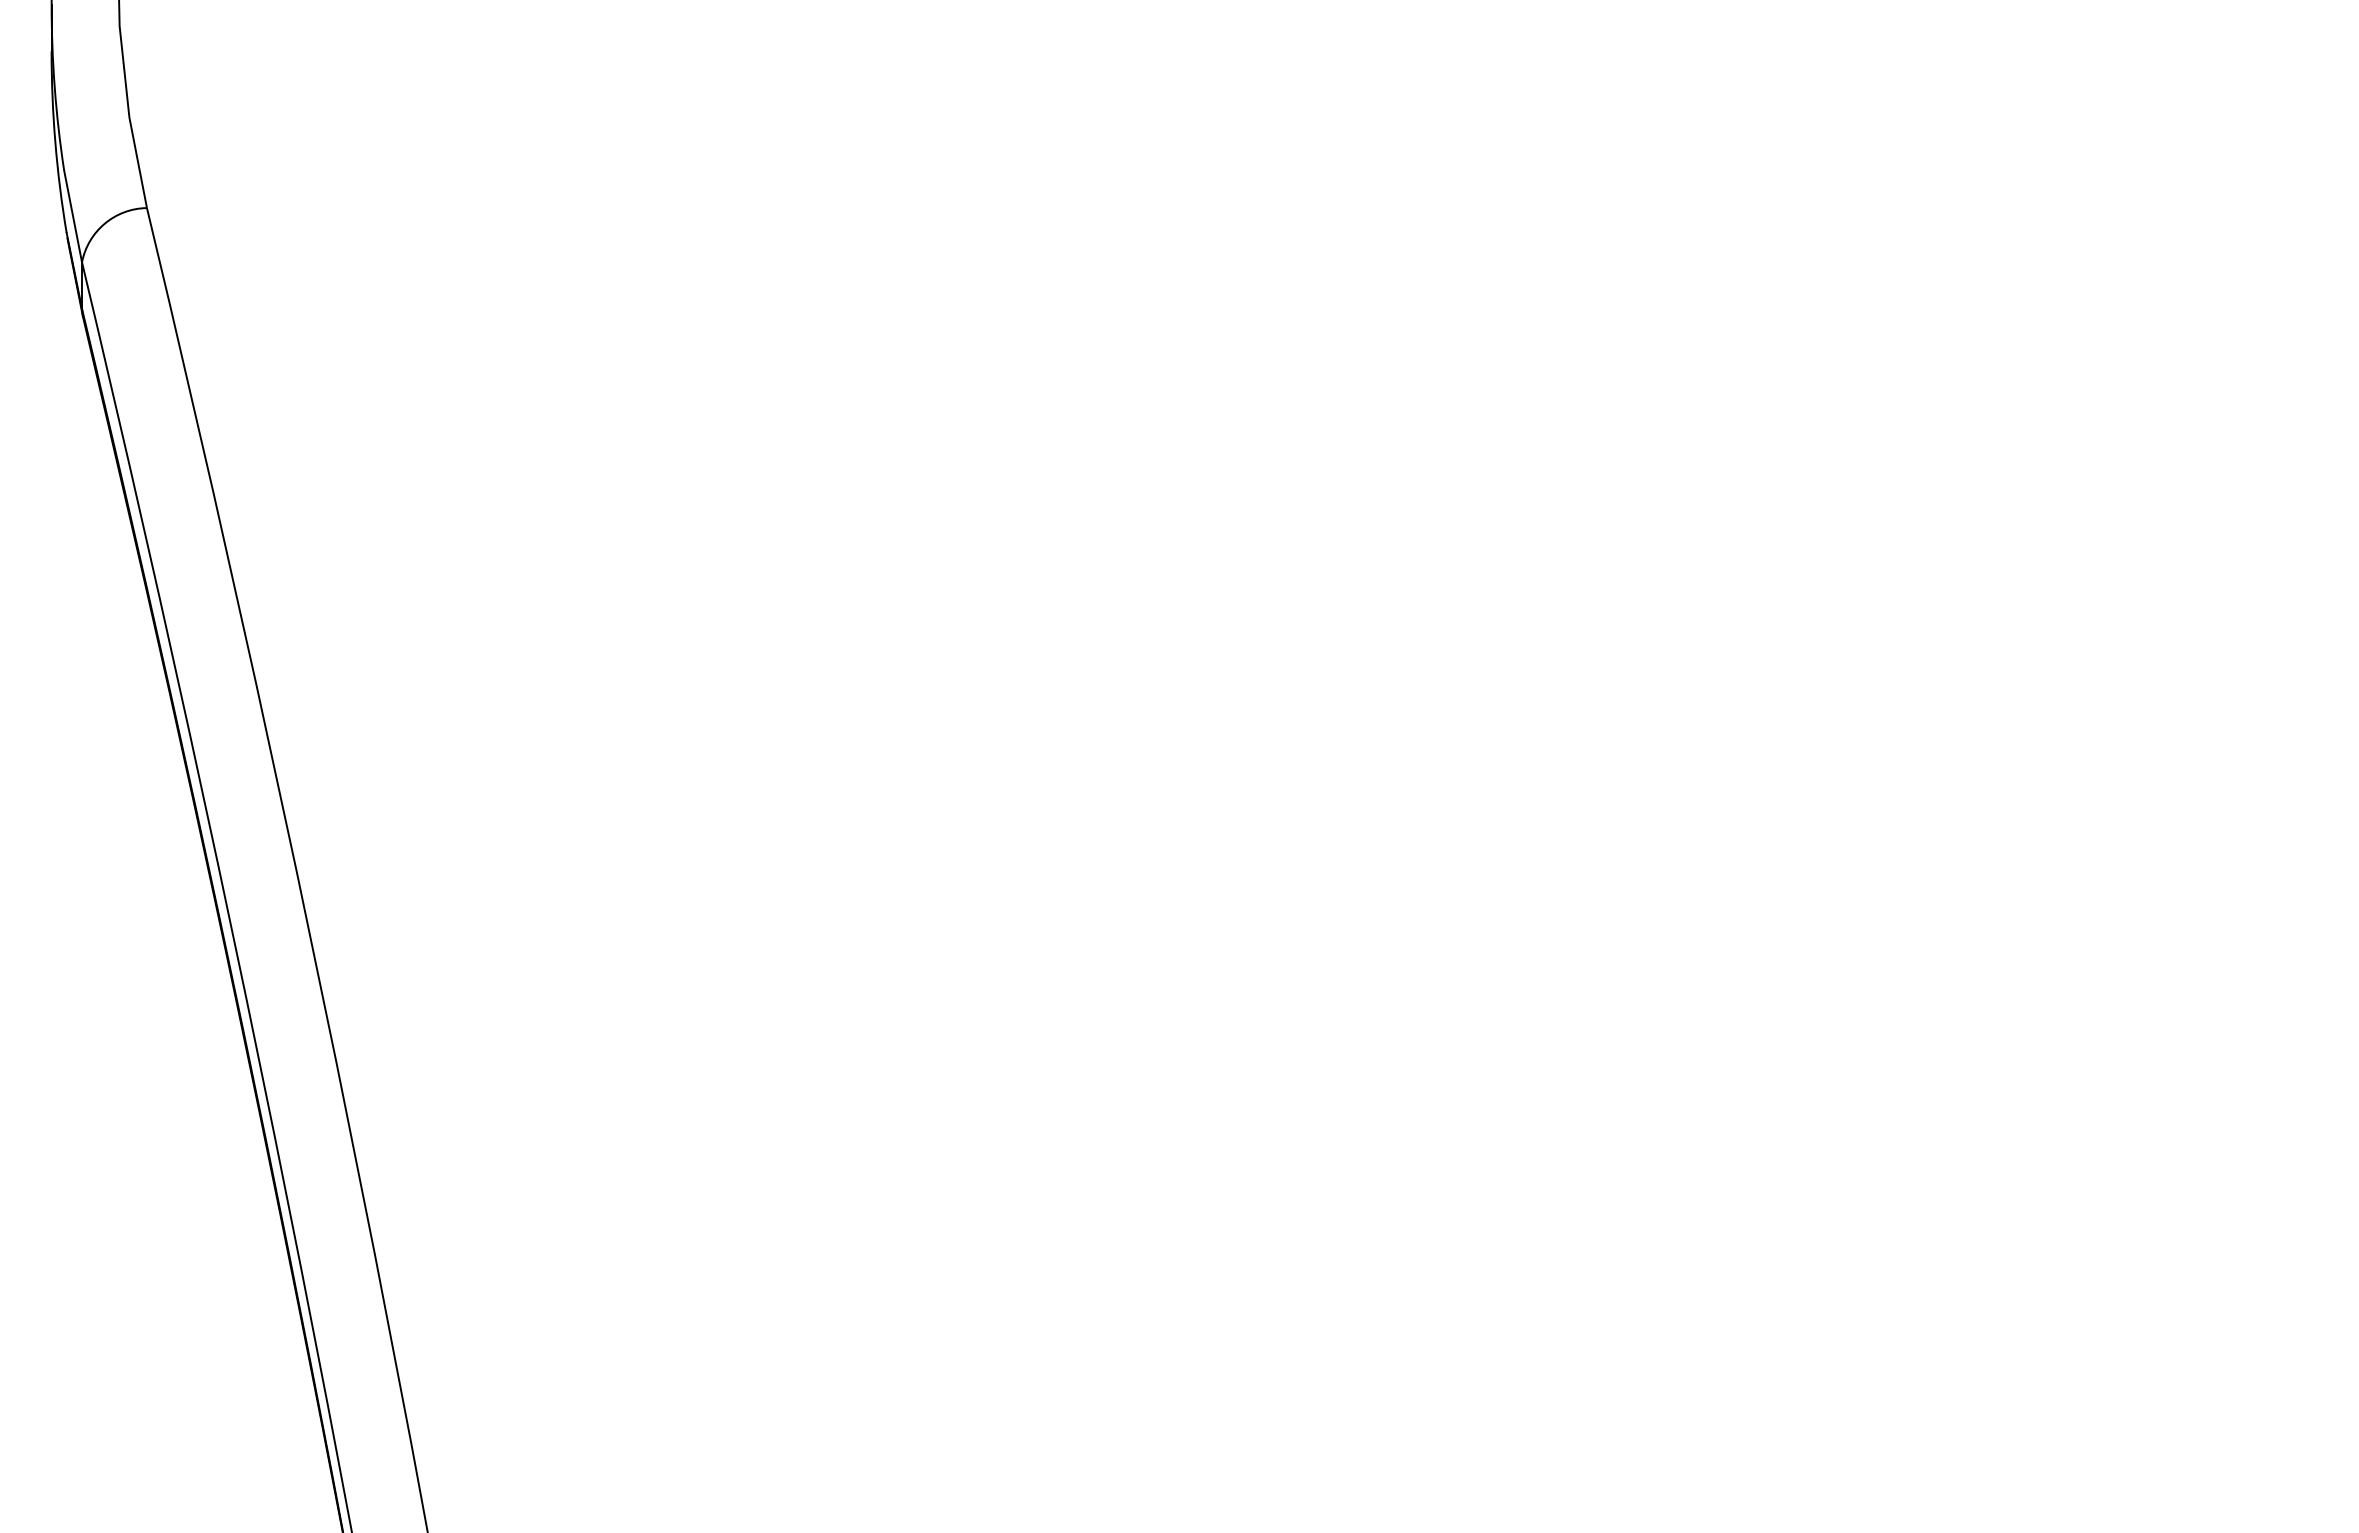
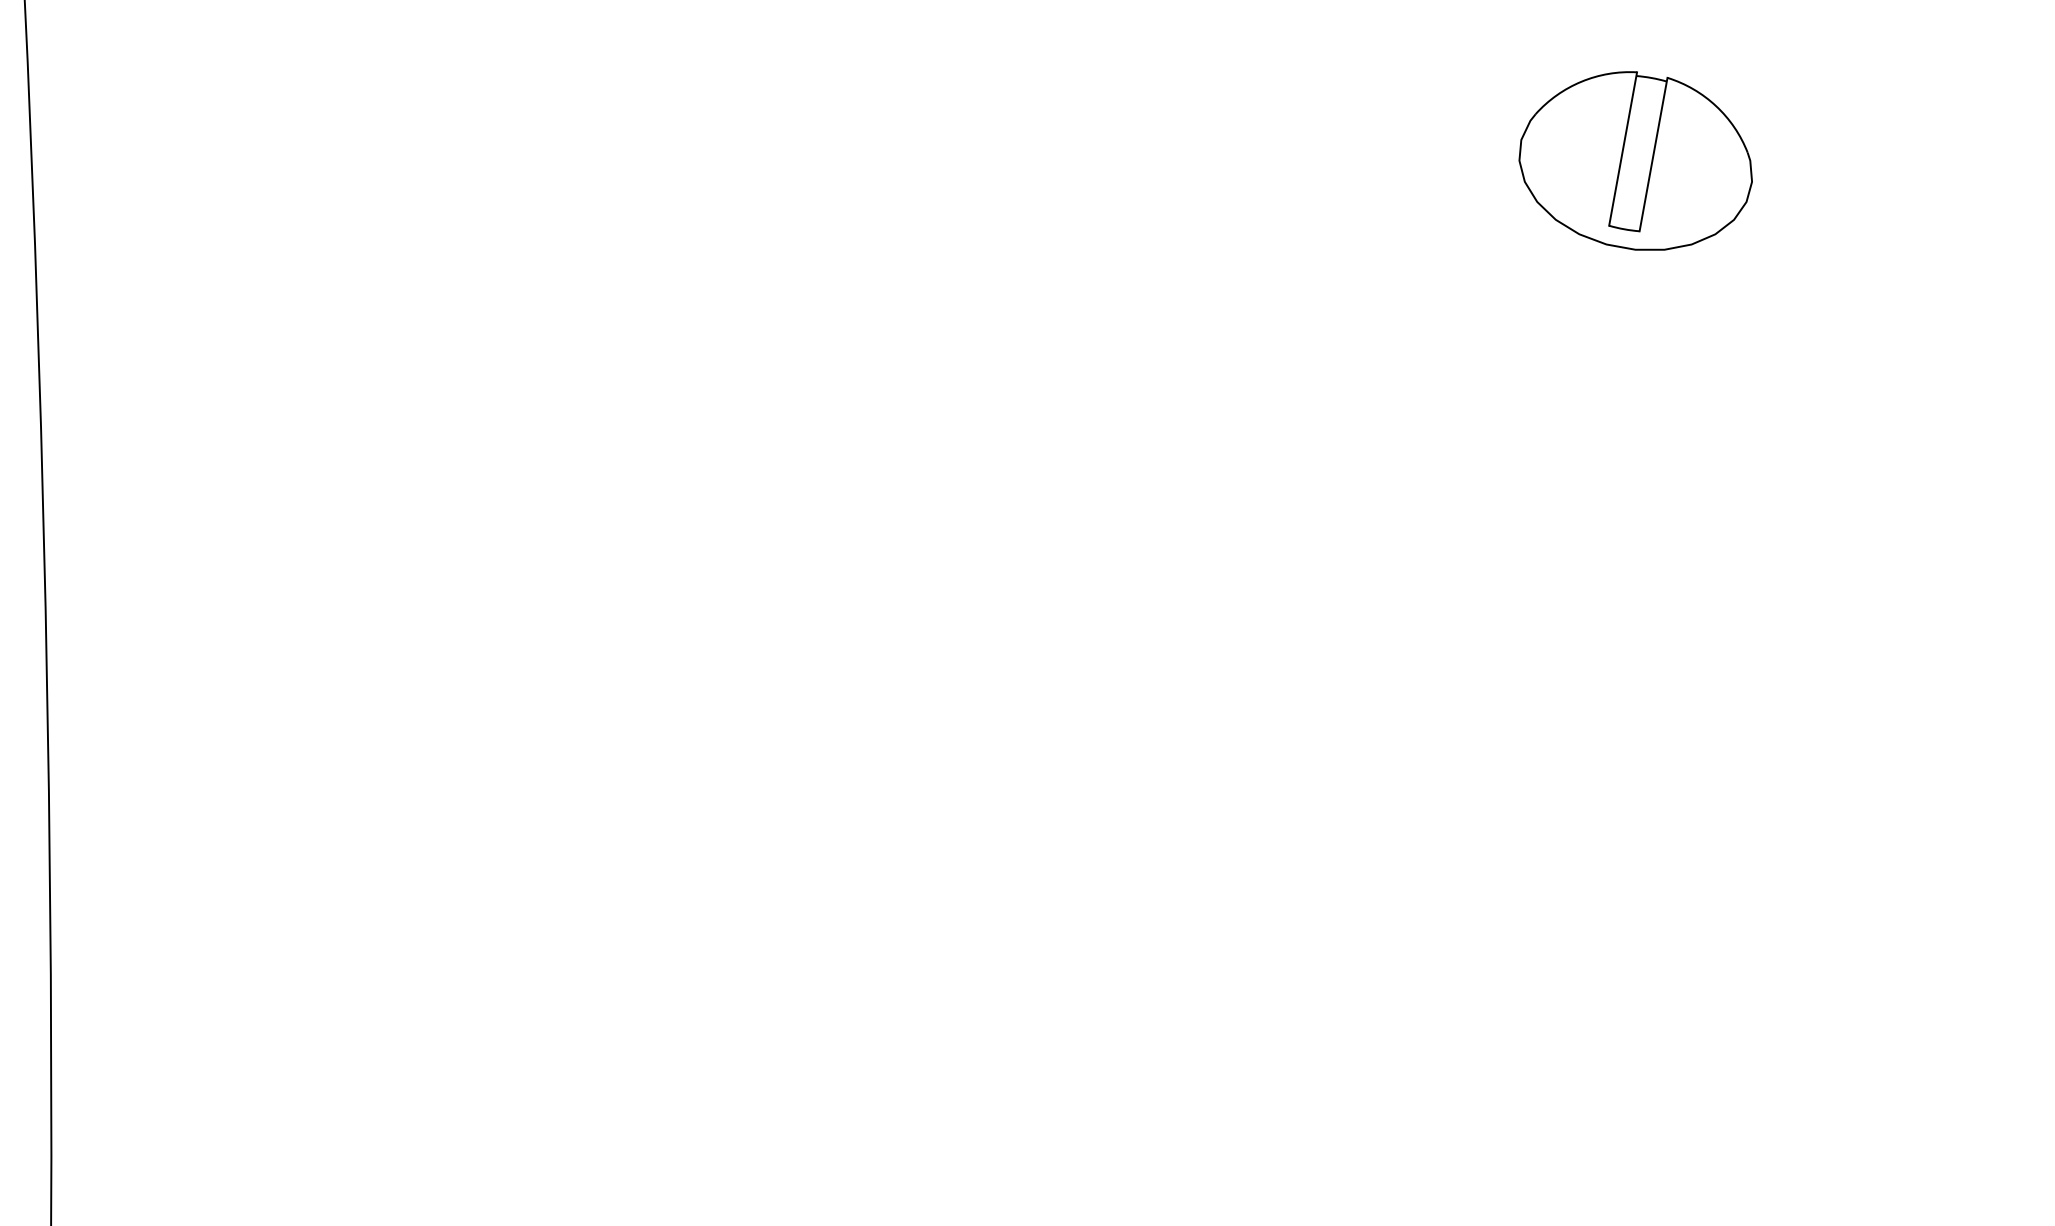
part: (1917, 290) -> (1636, 161), added

